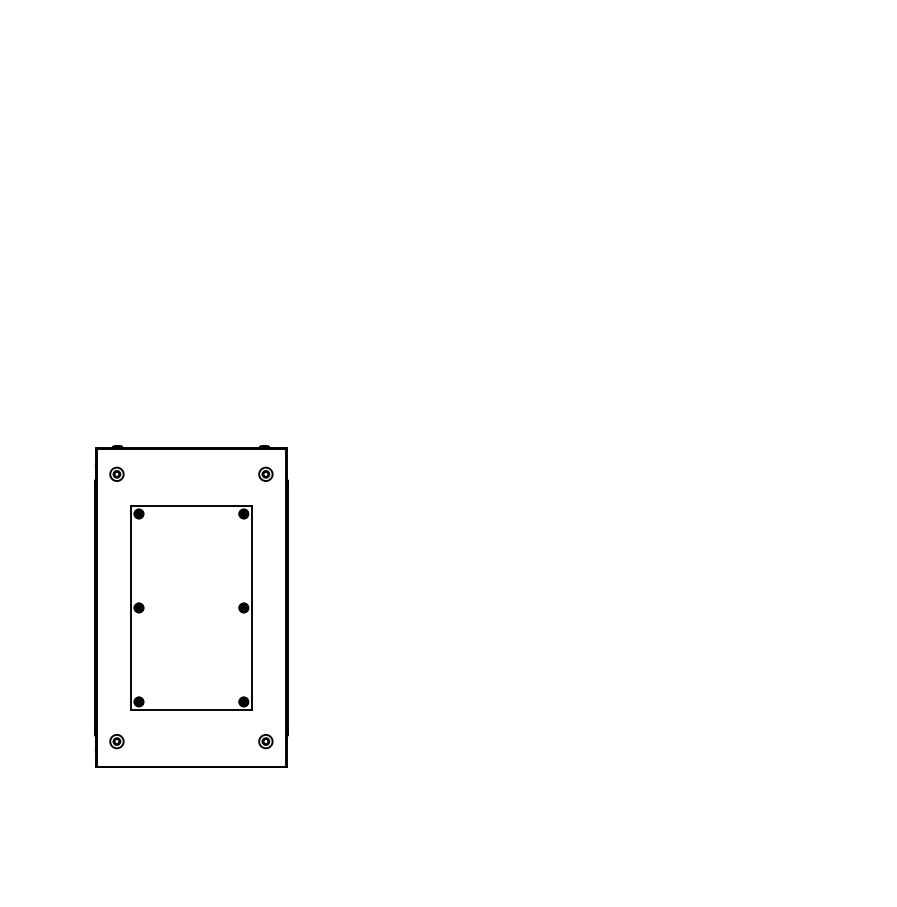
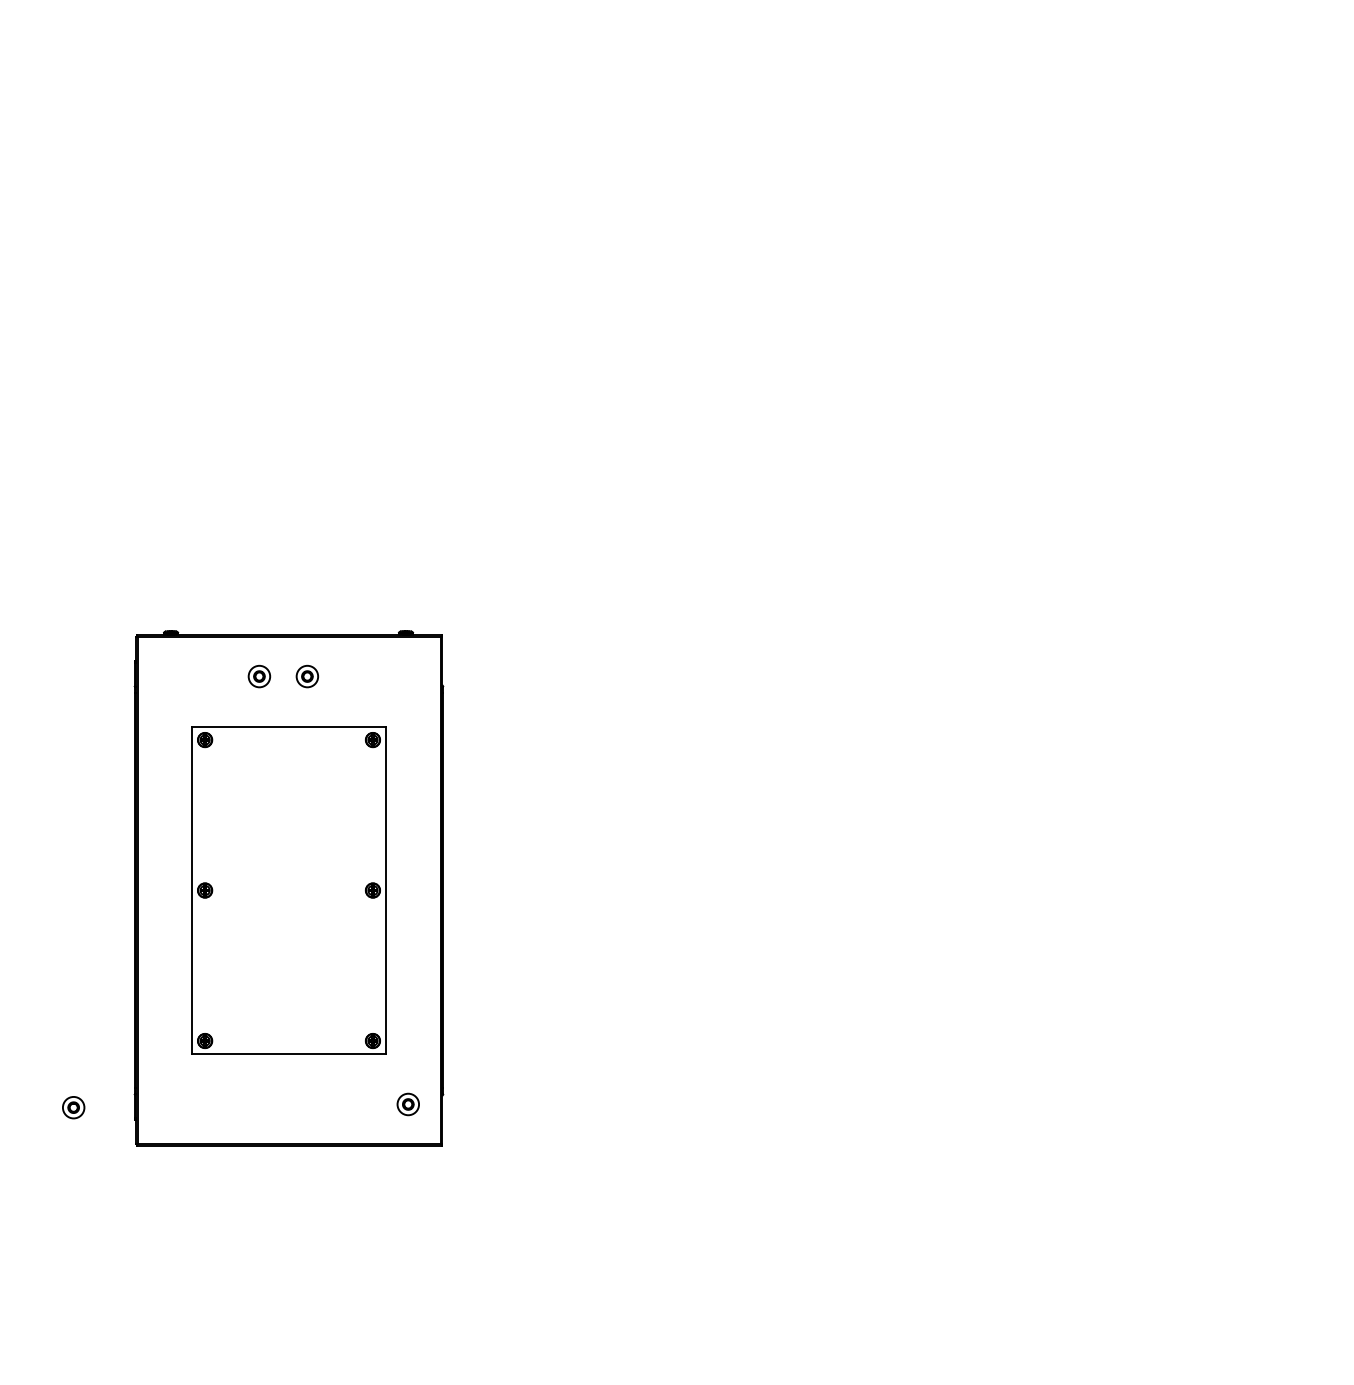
part: (116, 473) -> (258, 675), moved
part: (265, 473) -> (306, 675), moved
part: (116, 741) -> (73, 1107), moved

